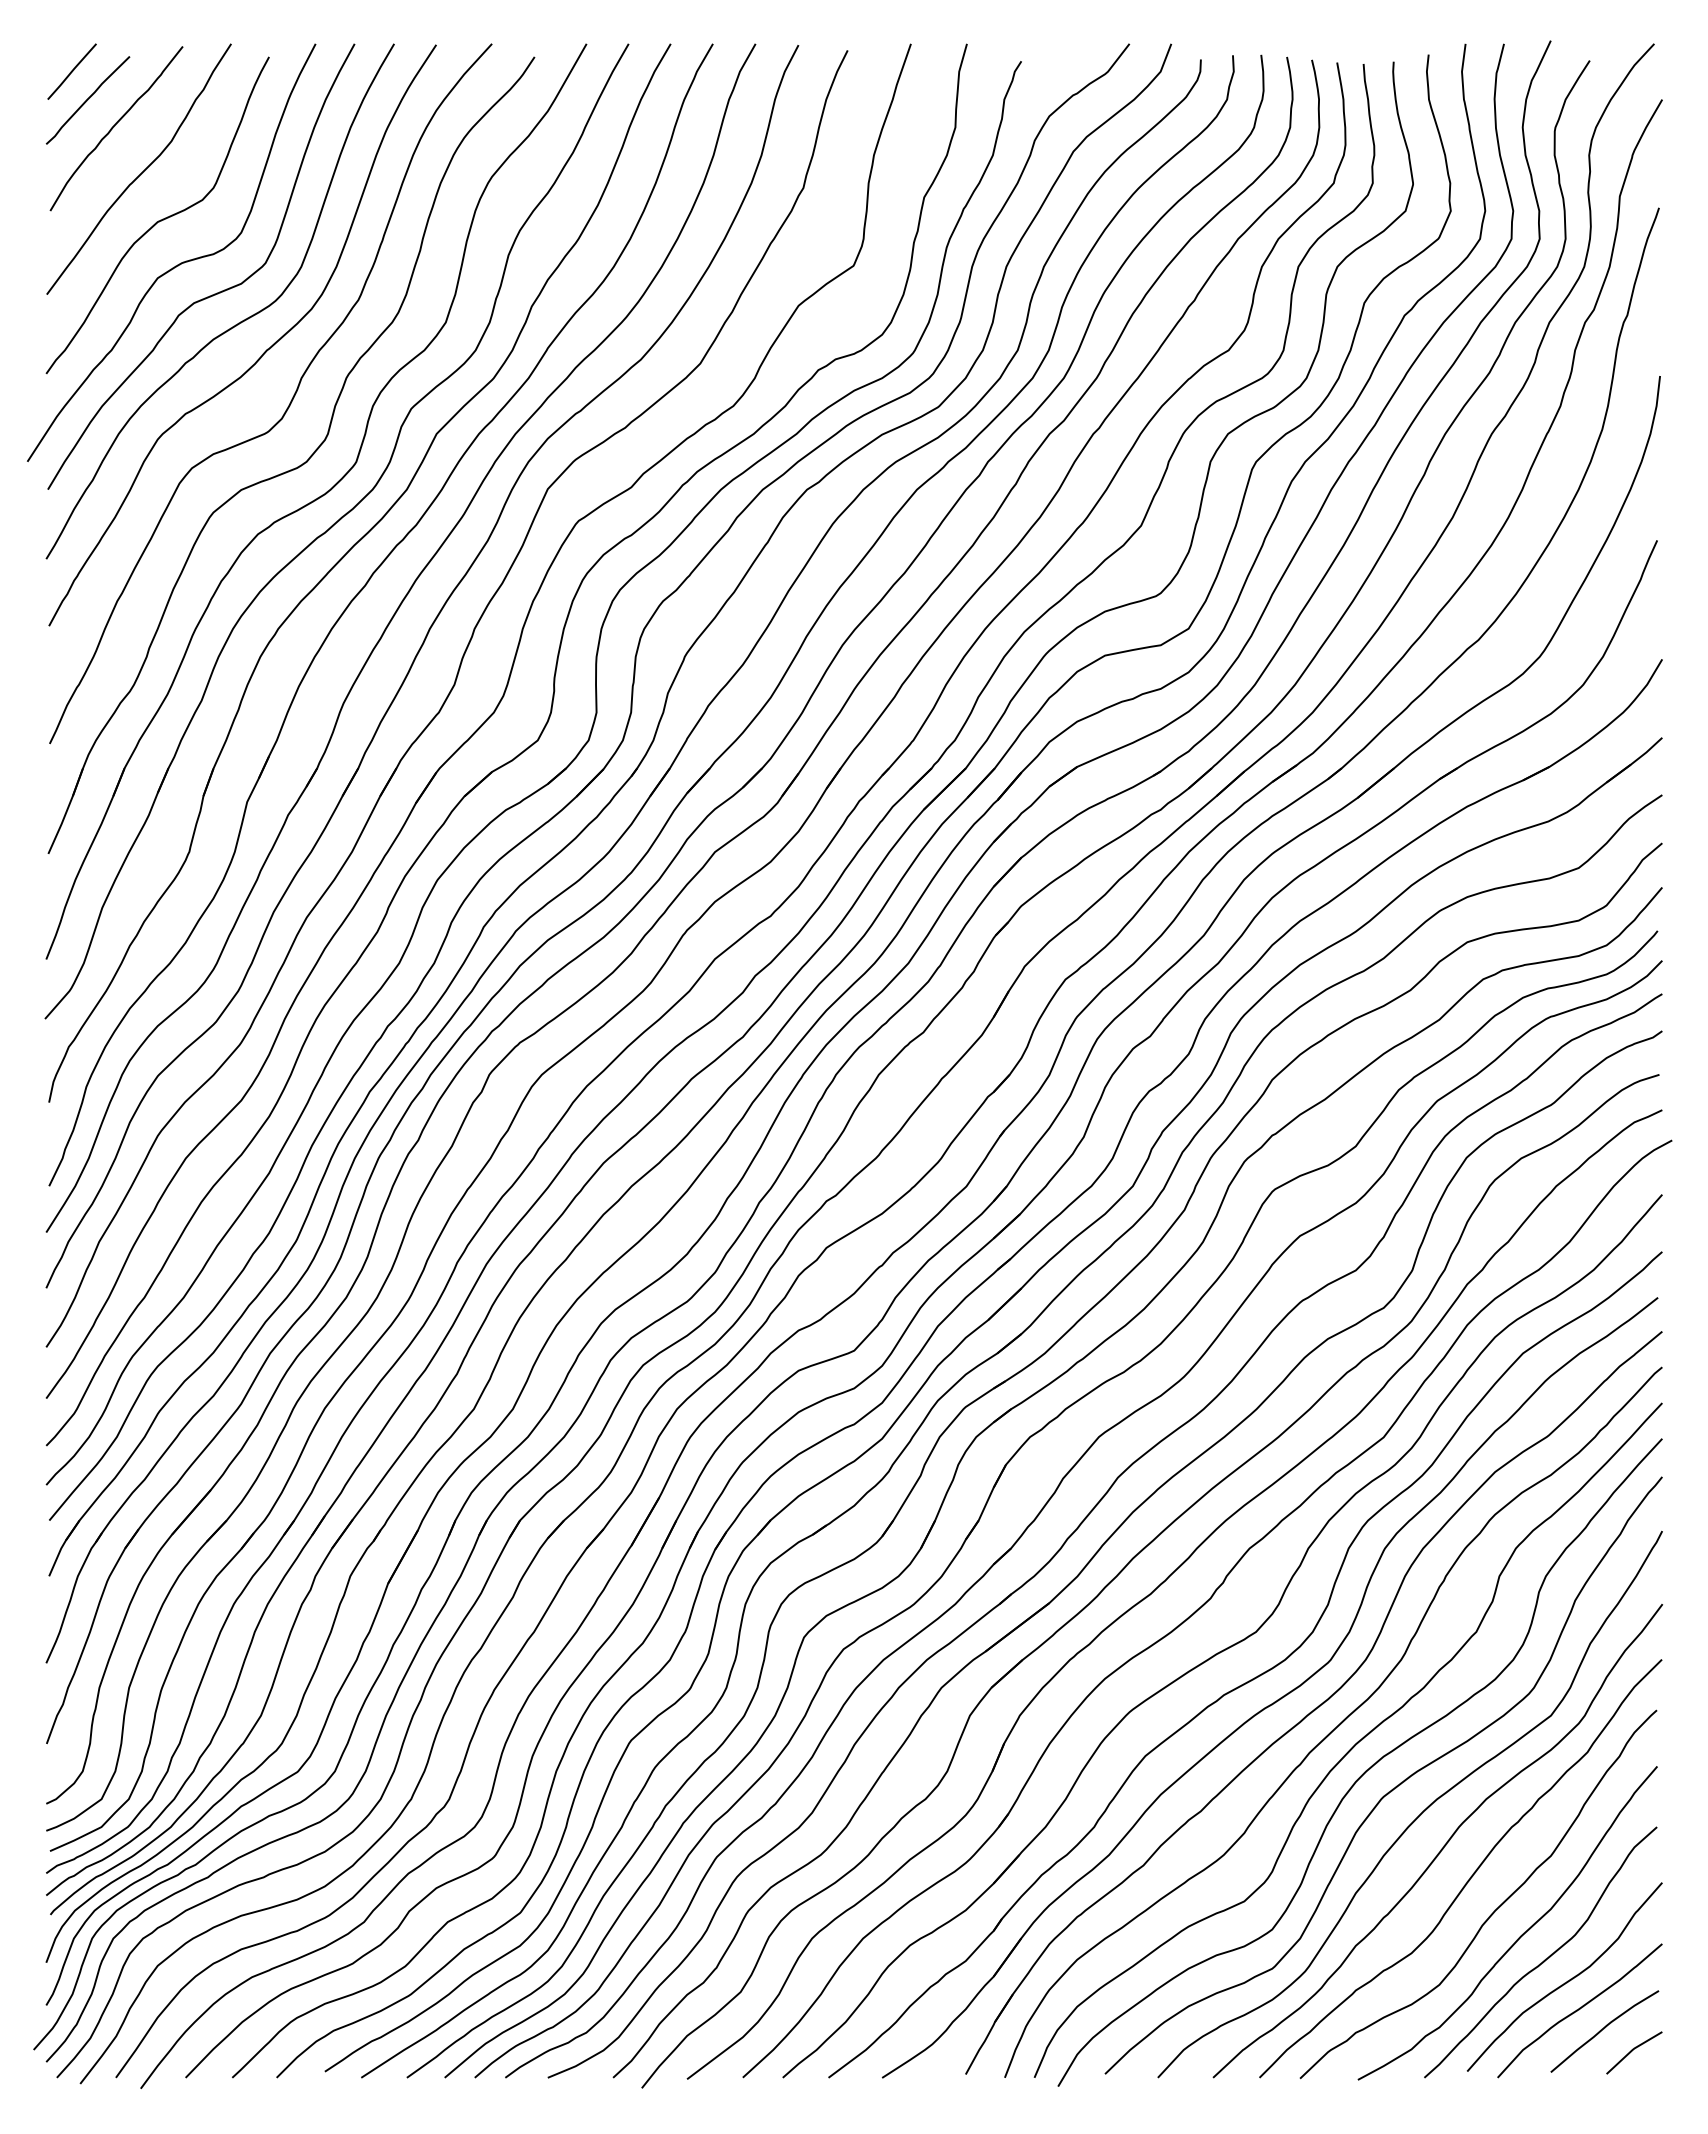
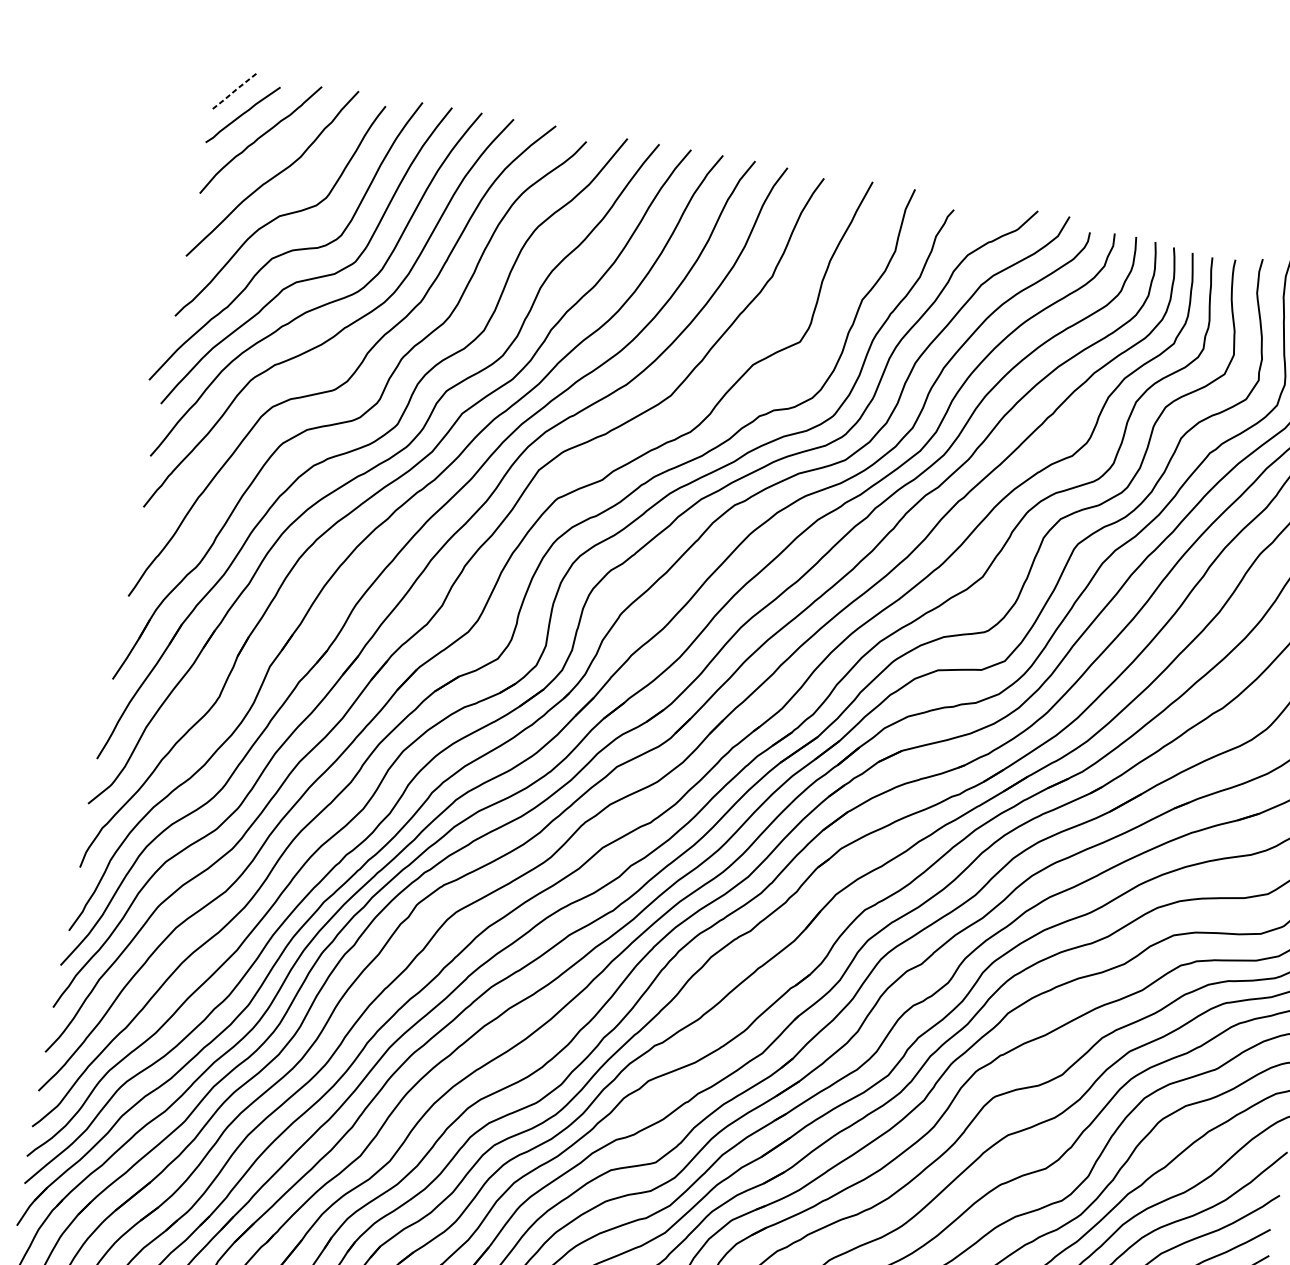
line: (72, 71) -> (235, 91), solid -> dashed

